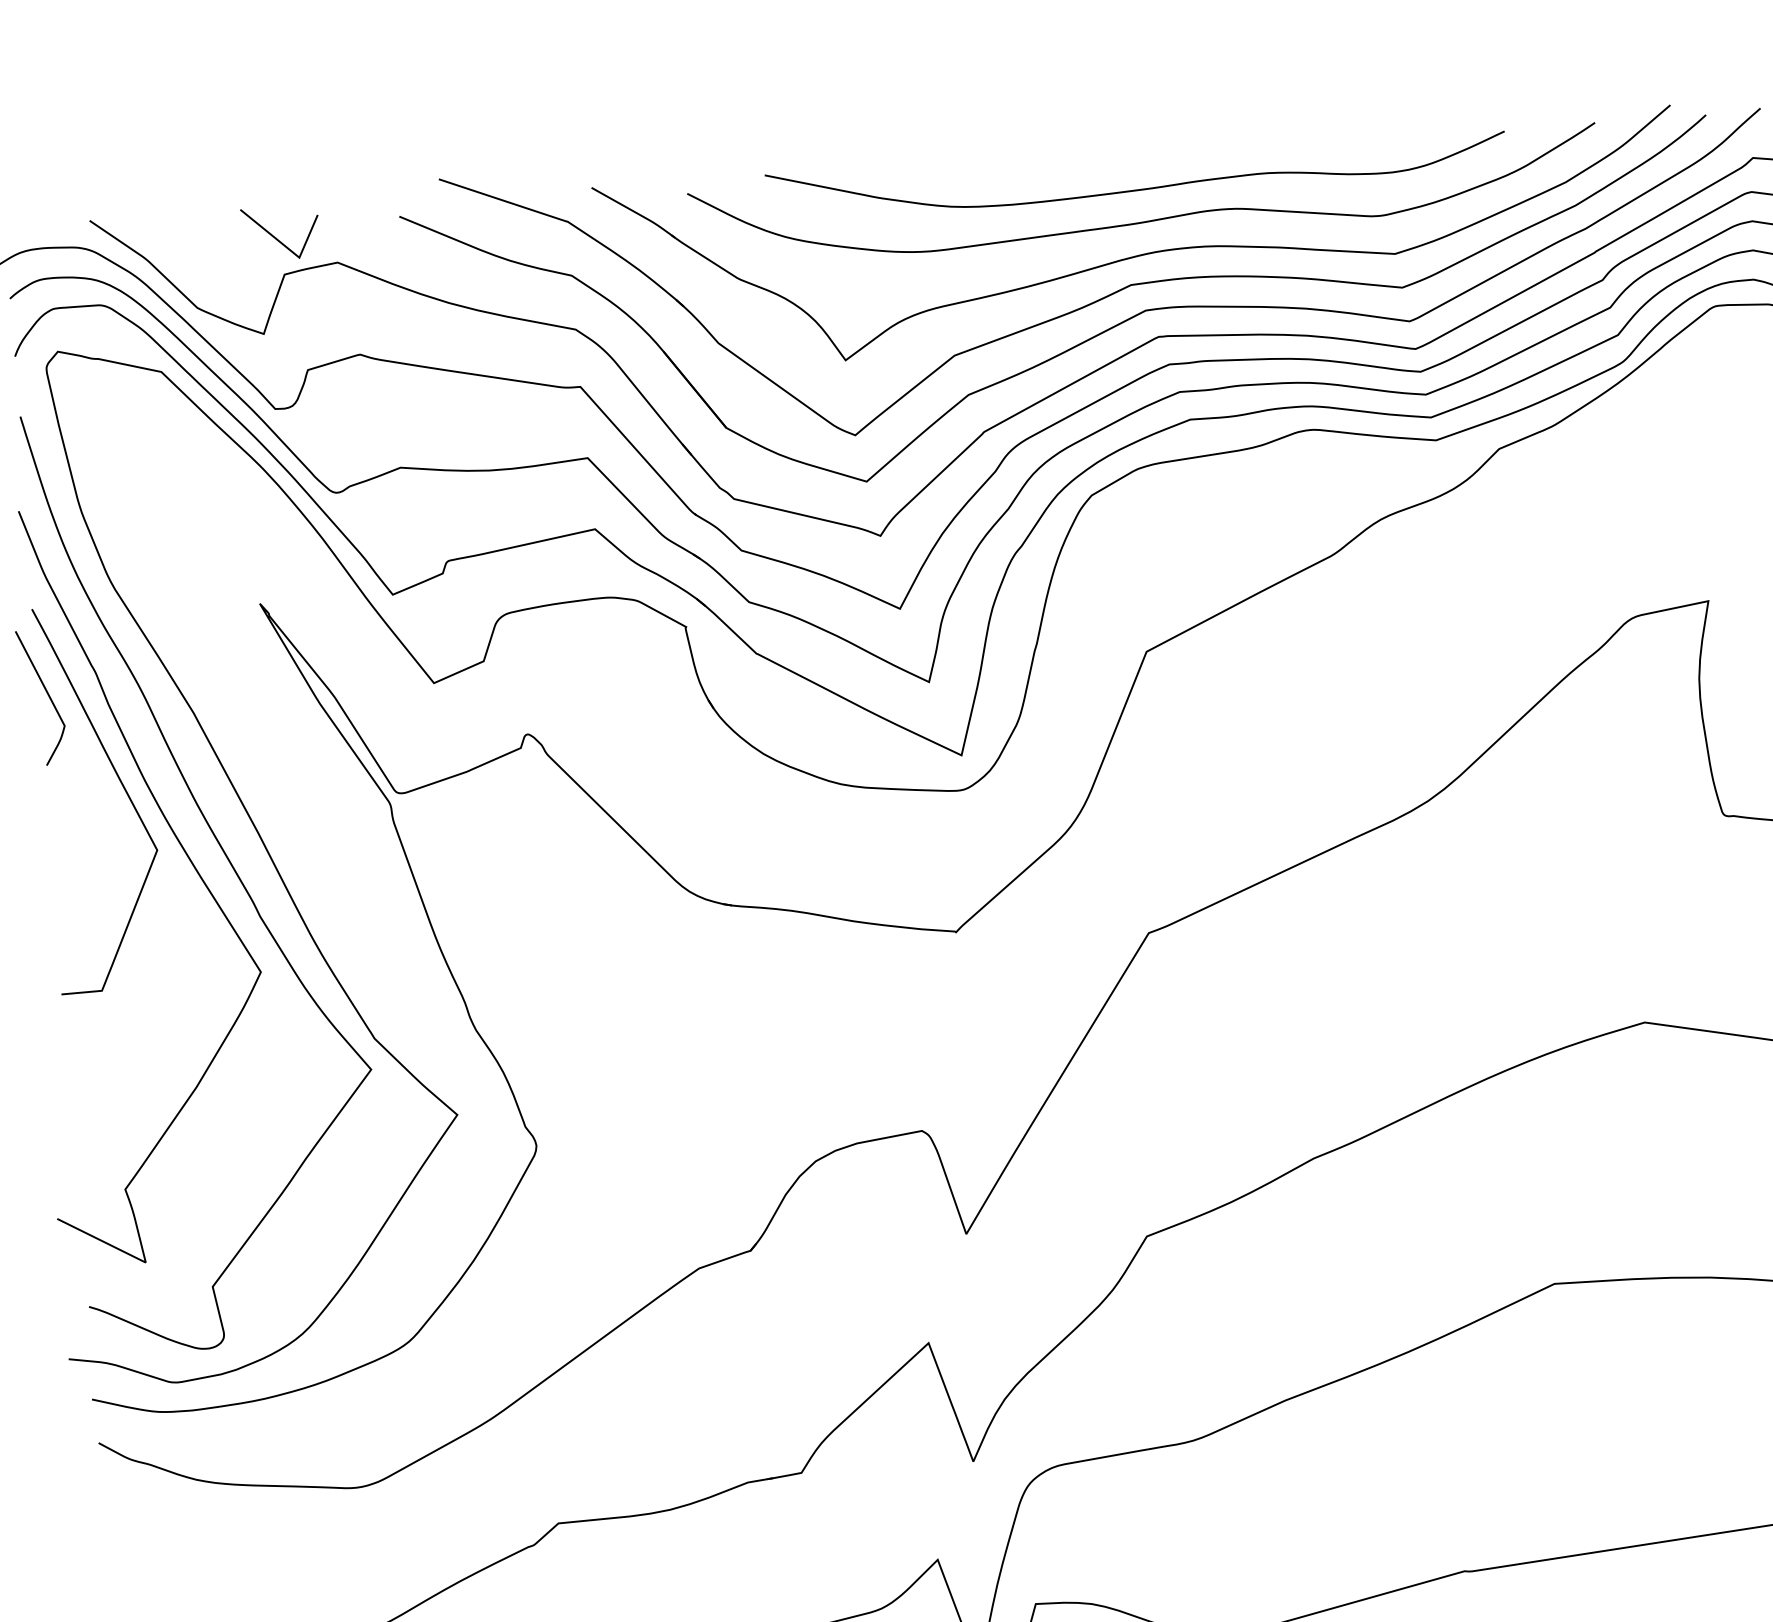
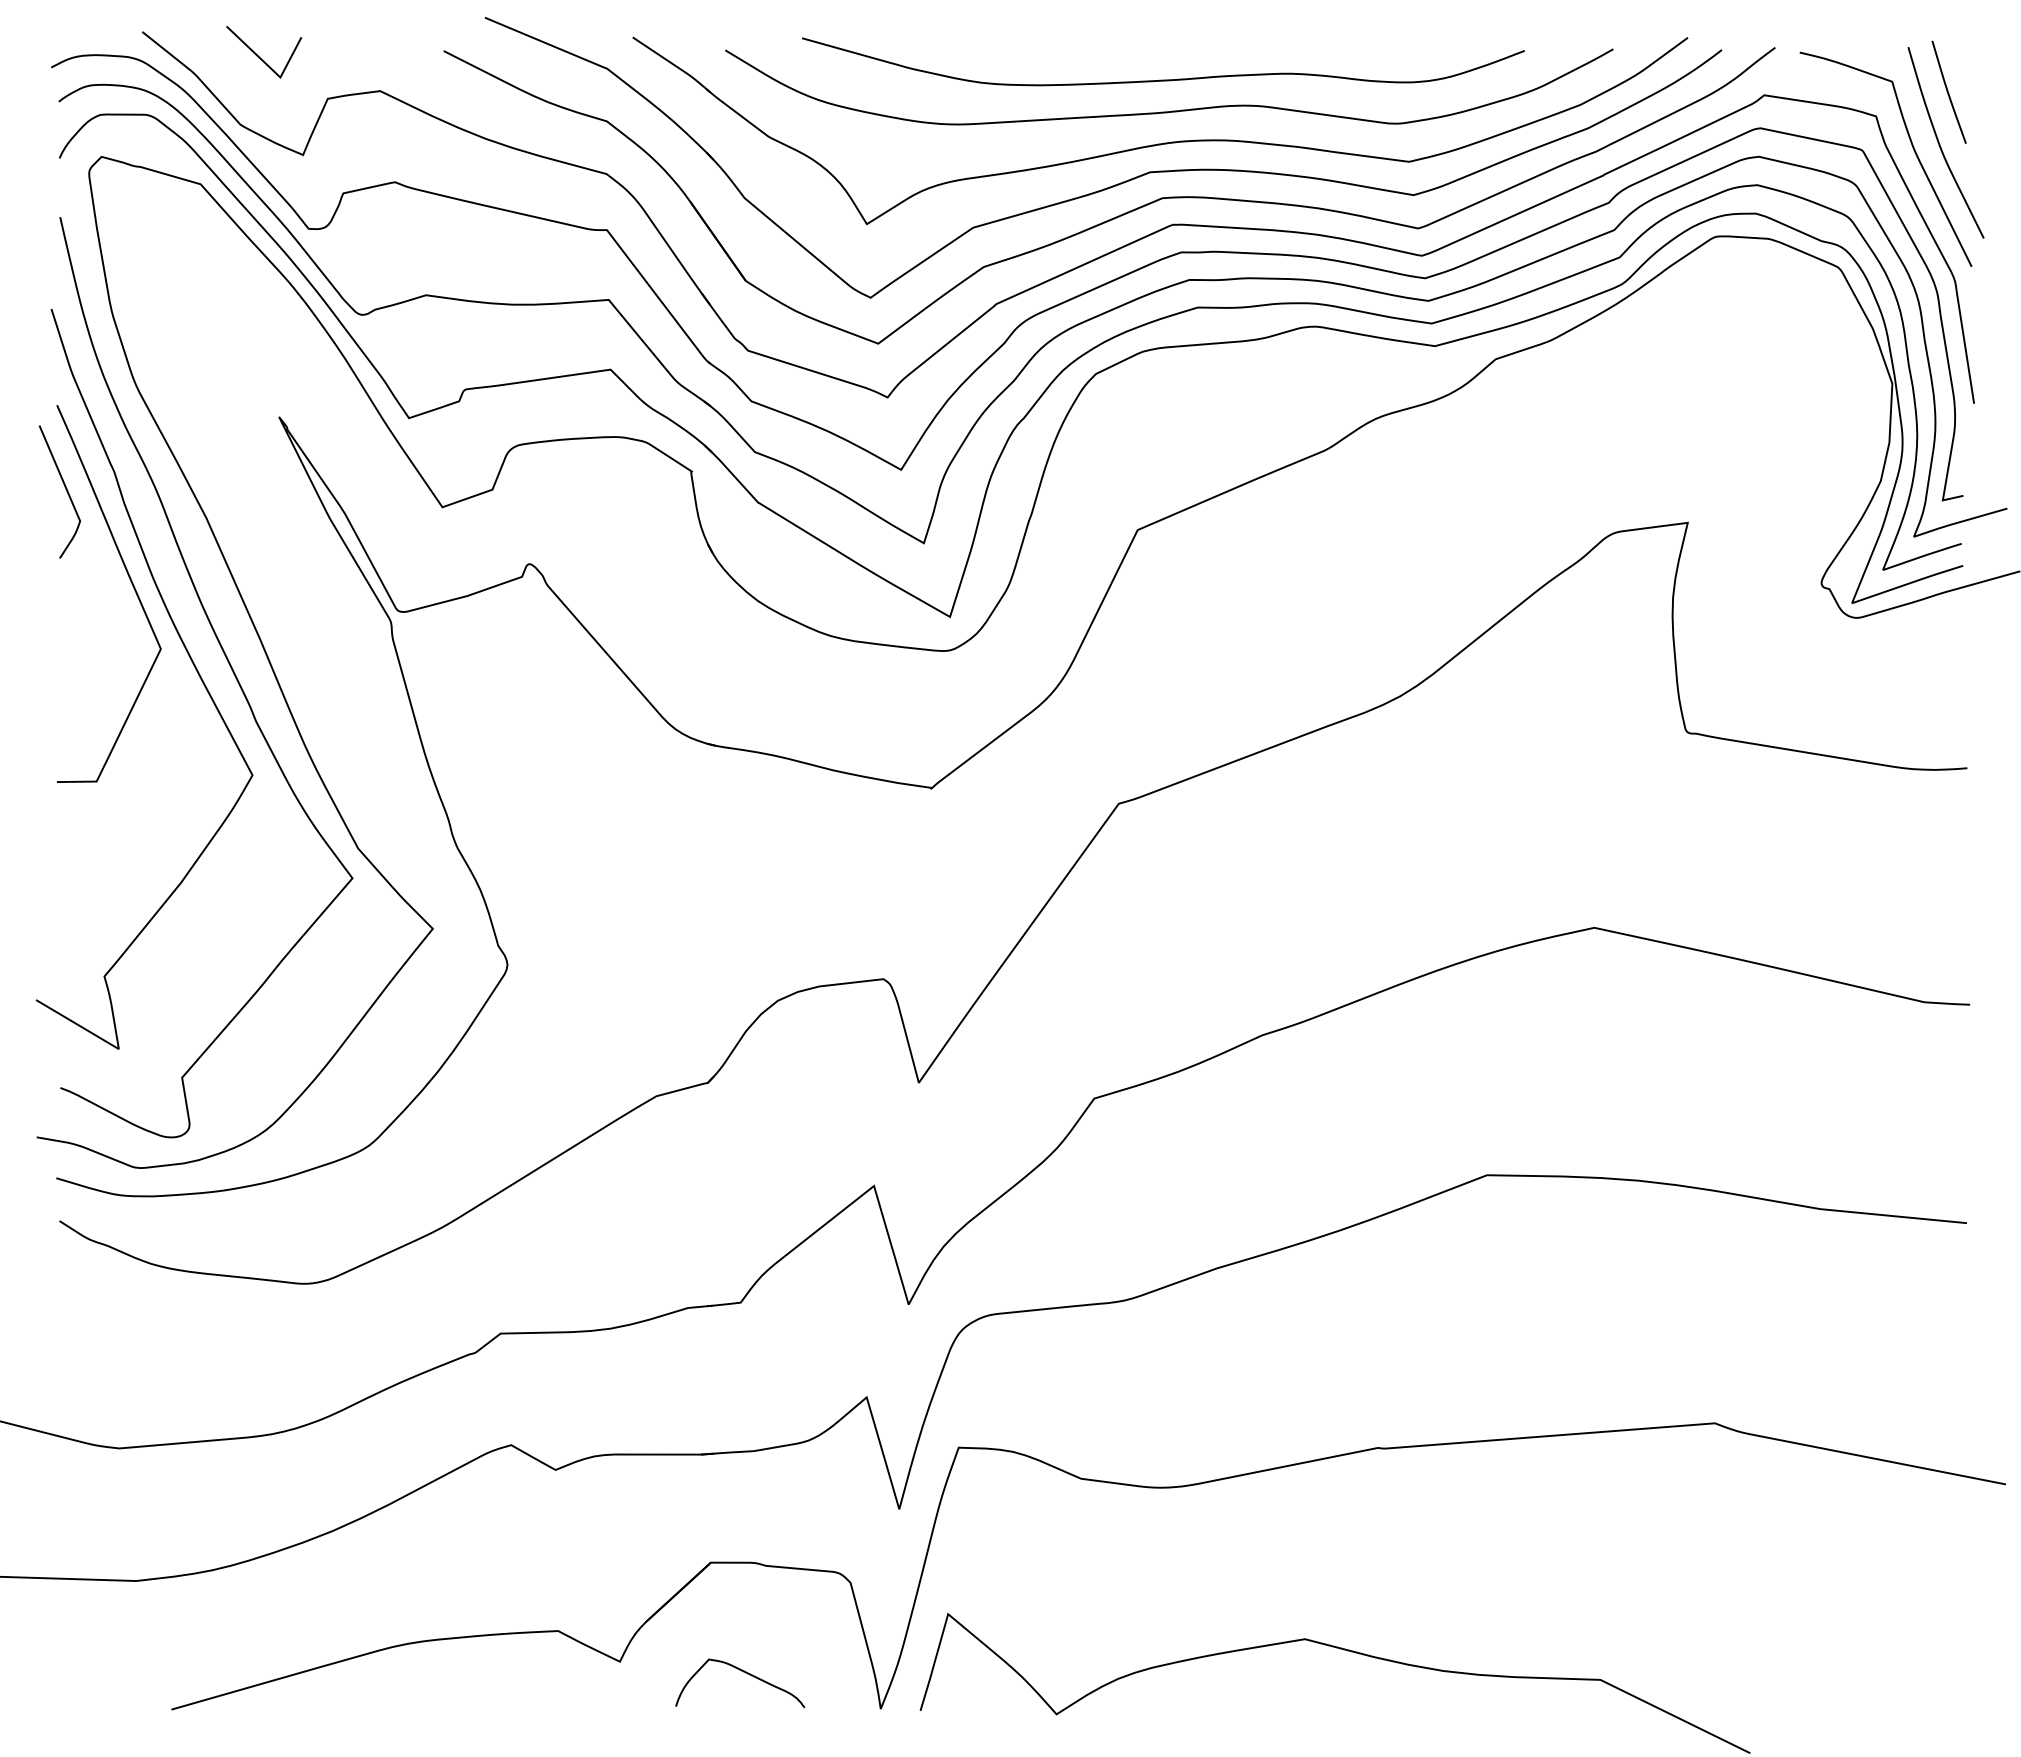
line: (276, 237) -> (259, 56), moved

